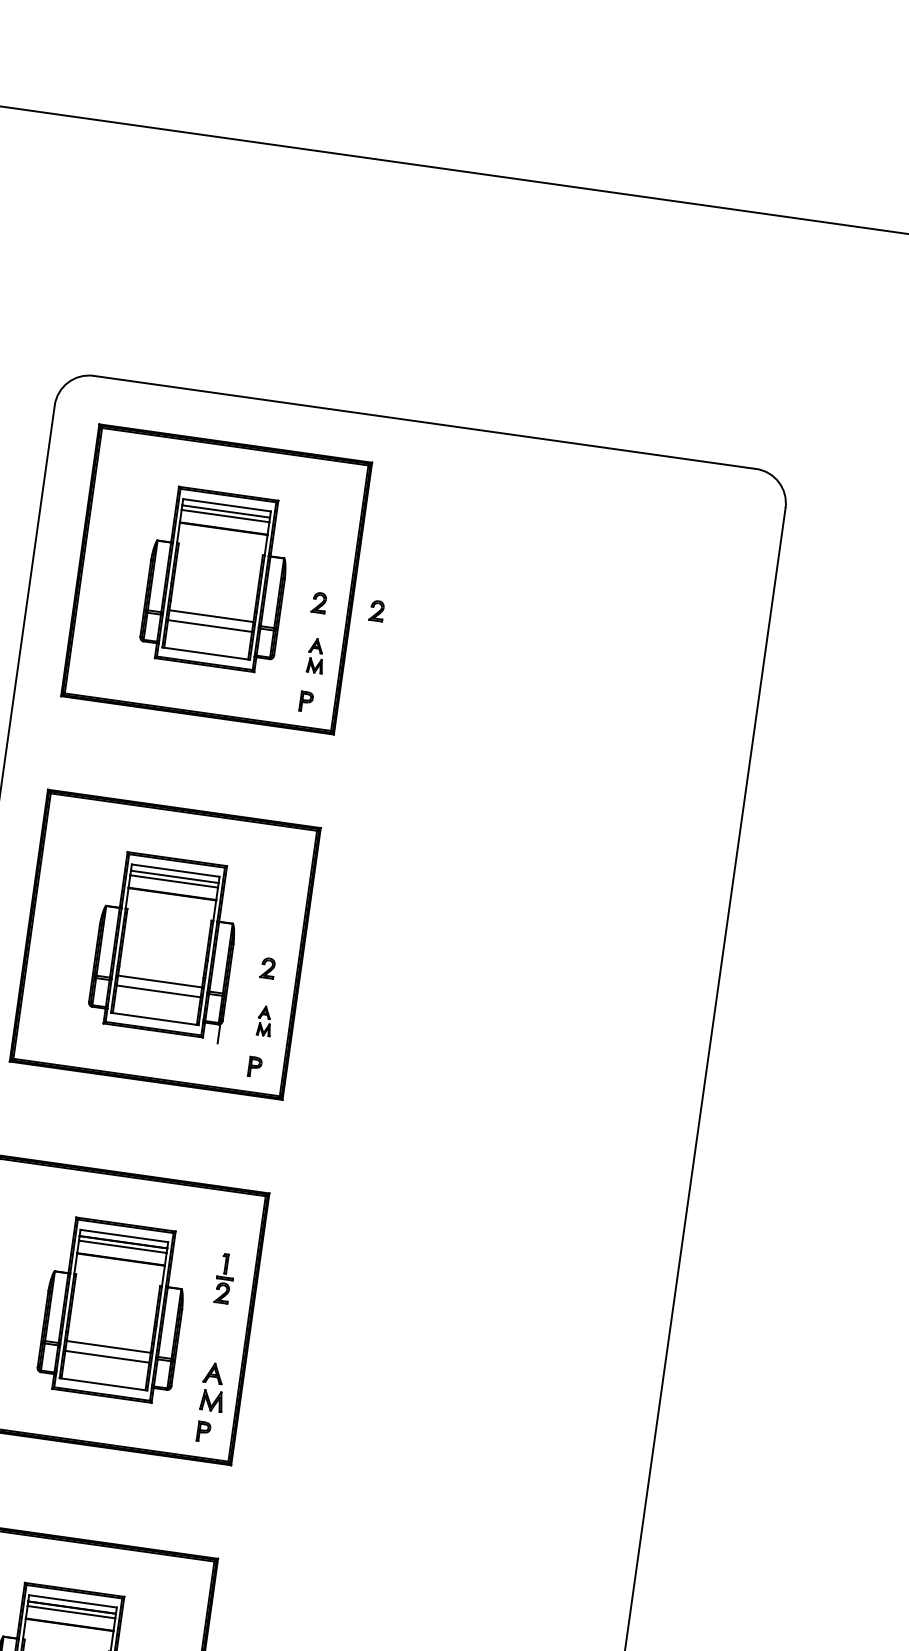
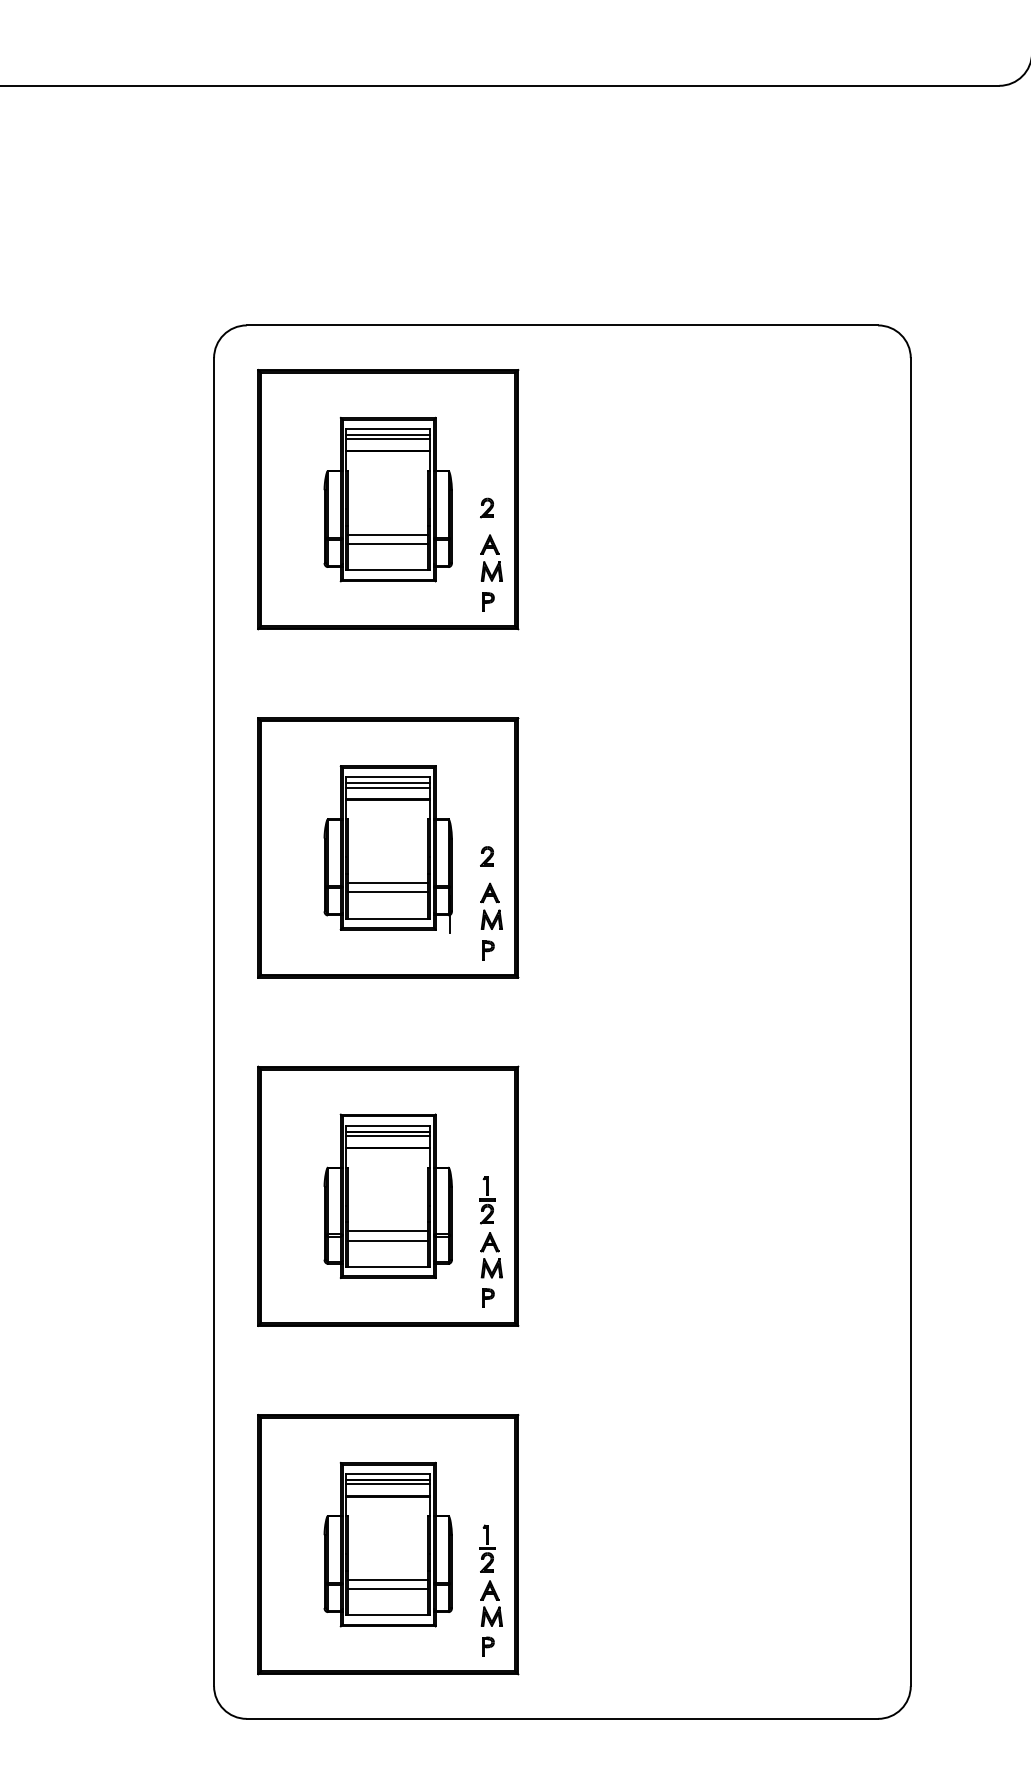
part: (376, 610) -> (541, 507), removed
part: (316, 655) -> (491, 557), size x1.43
part: (265, 1020) -> (491, 905), size x1.67
part: (224, 1278) -> (487, 1200), moved

